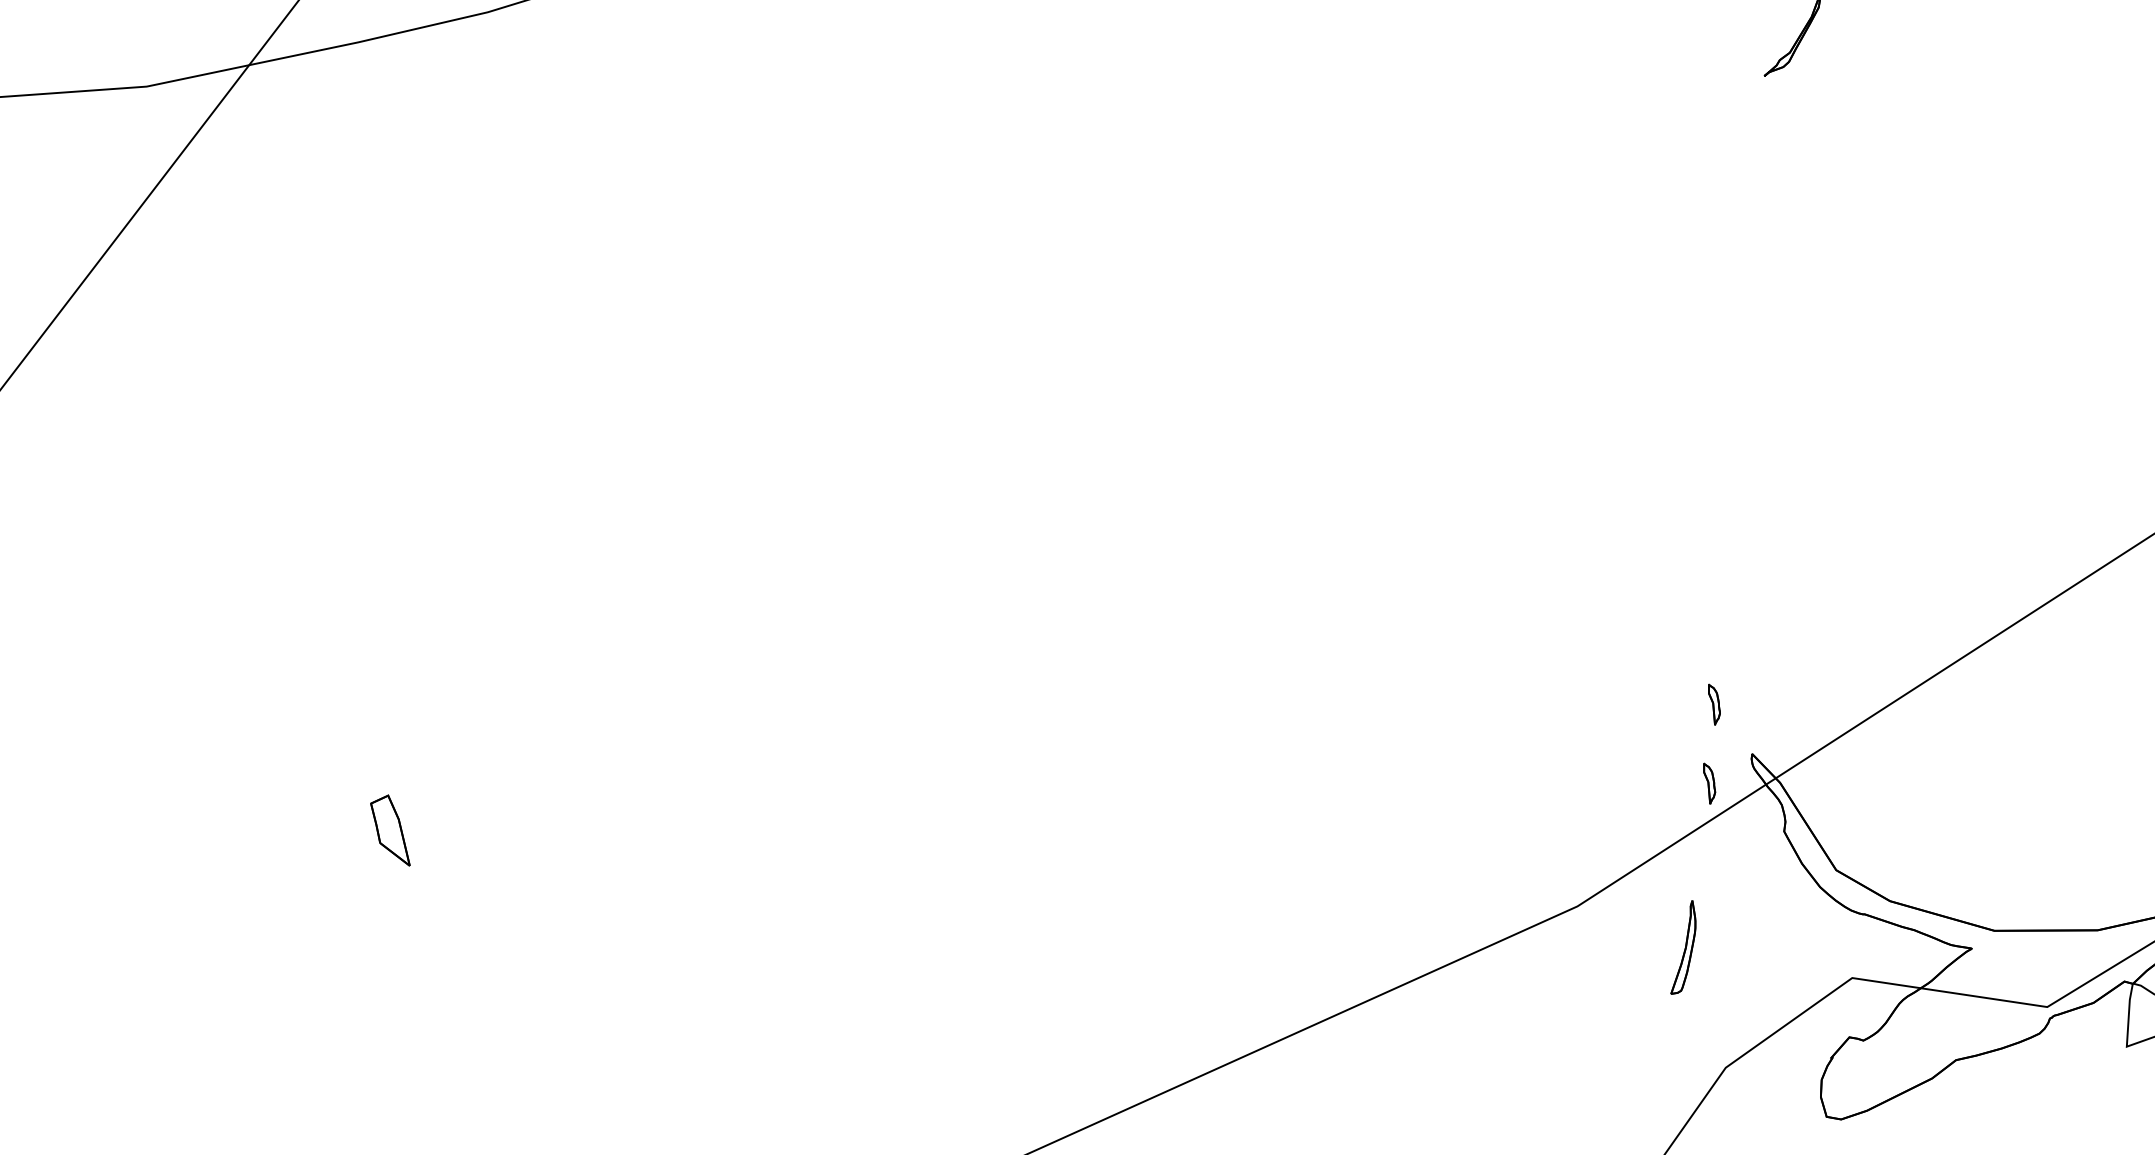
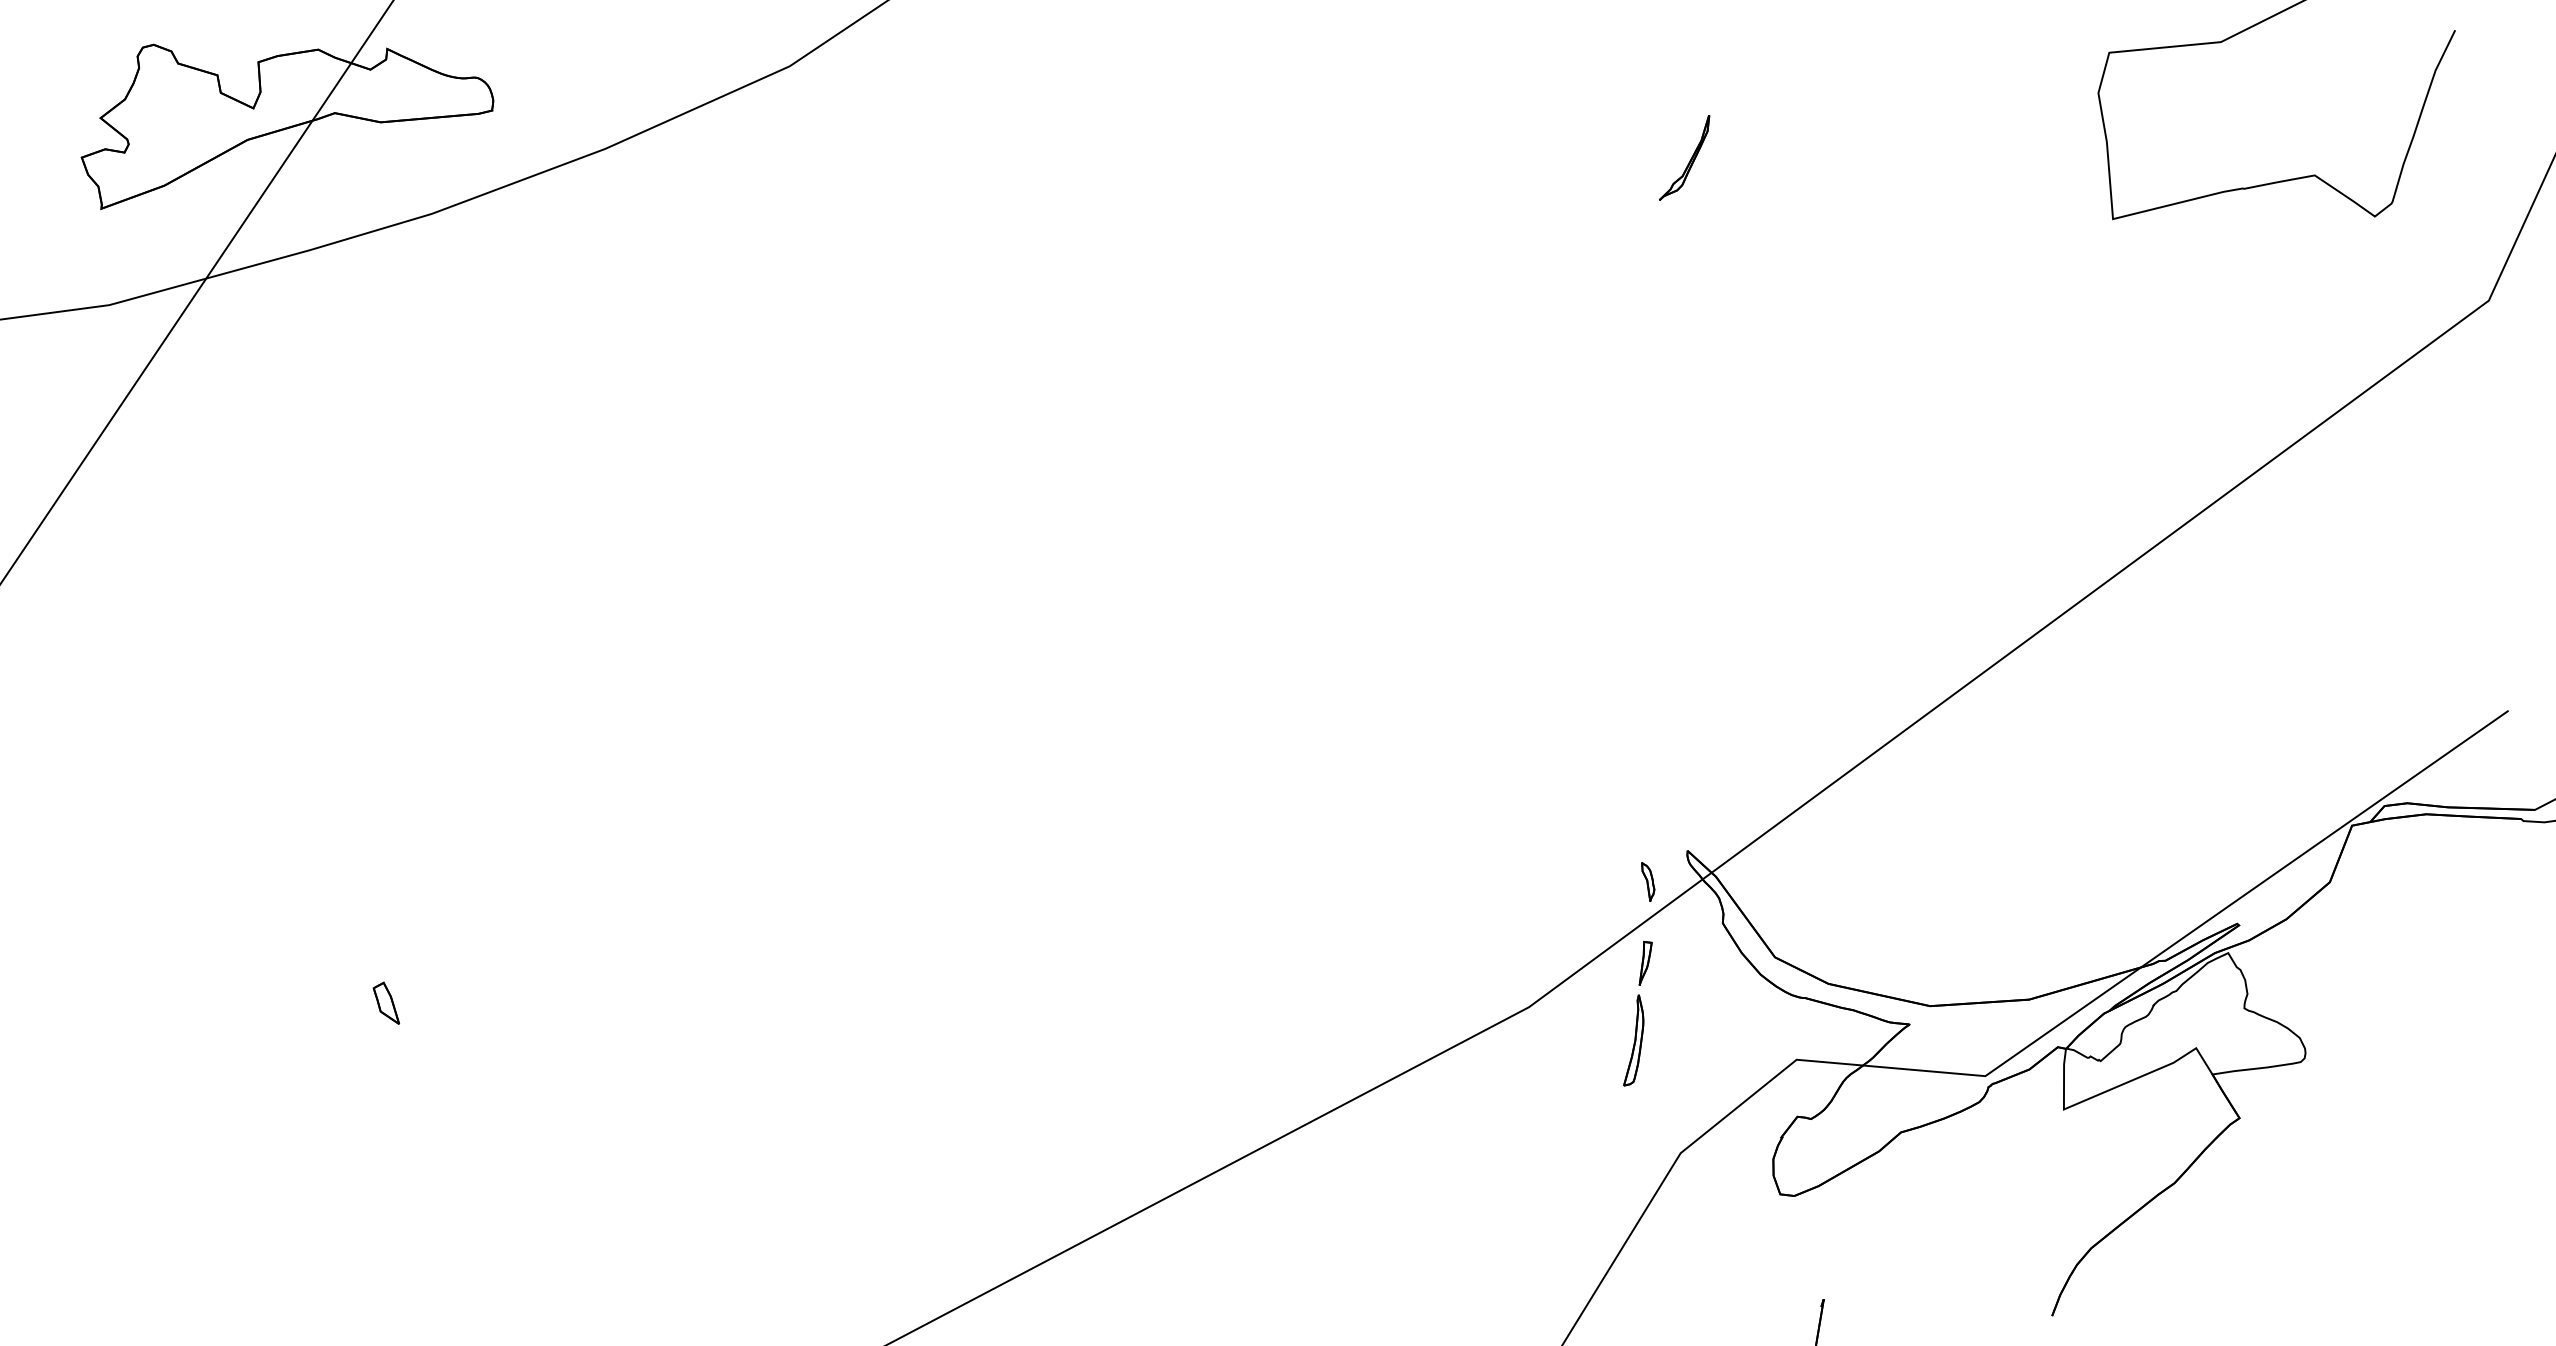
part: (1714, 704) -> (1648, 805), removed
part: (389, 828) -> (385, 1002), size x0.62
part: (1701, 867) -> (1645, 962), added

